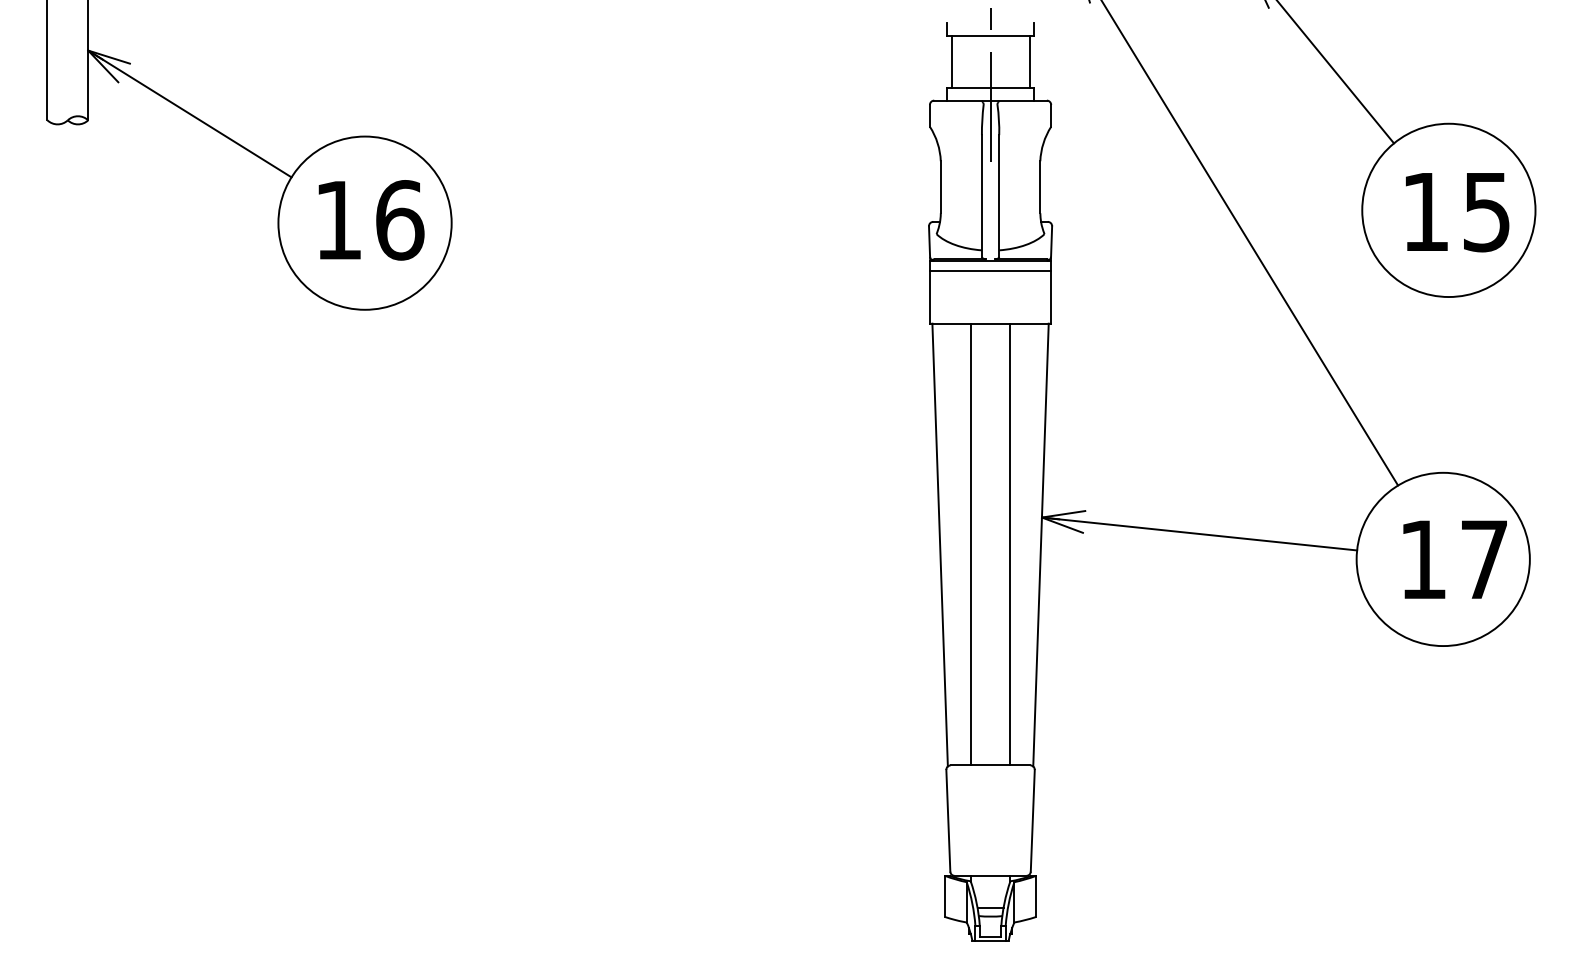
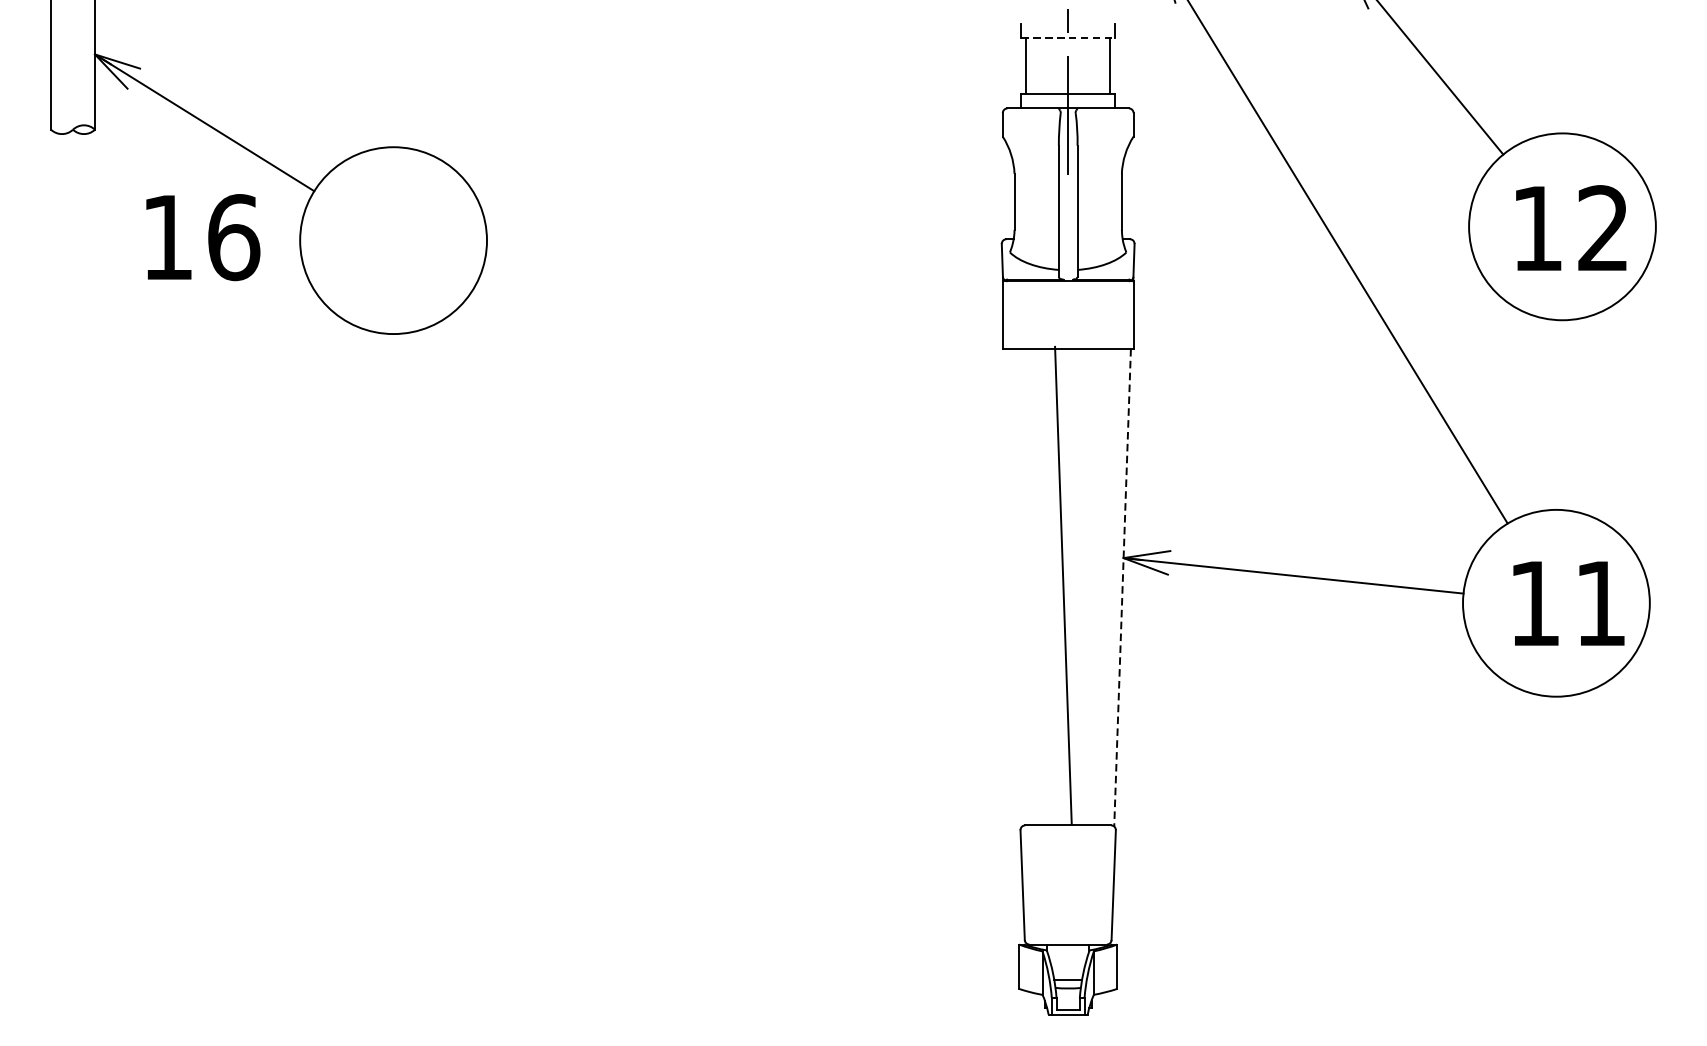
line: (991, 35) -> (1069, 38), solid -> dashed
text: (1486, 211) -> (1603, 228), 15 -> 12
text: (371, 220) -> (203, 237), moved
line: (990, 270) -> (1068, 291), removed
line: (939, 544) -> (1062, 585), moved
line: (971, 544) -> (1047, 587), removed
line: (1010, 544) -> (1089, 587), removed
line: (1040, 545) -> (1122, 588), solid -> dashed
text: (1484, 559) -> (1600, 603), 17 -> 11

